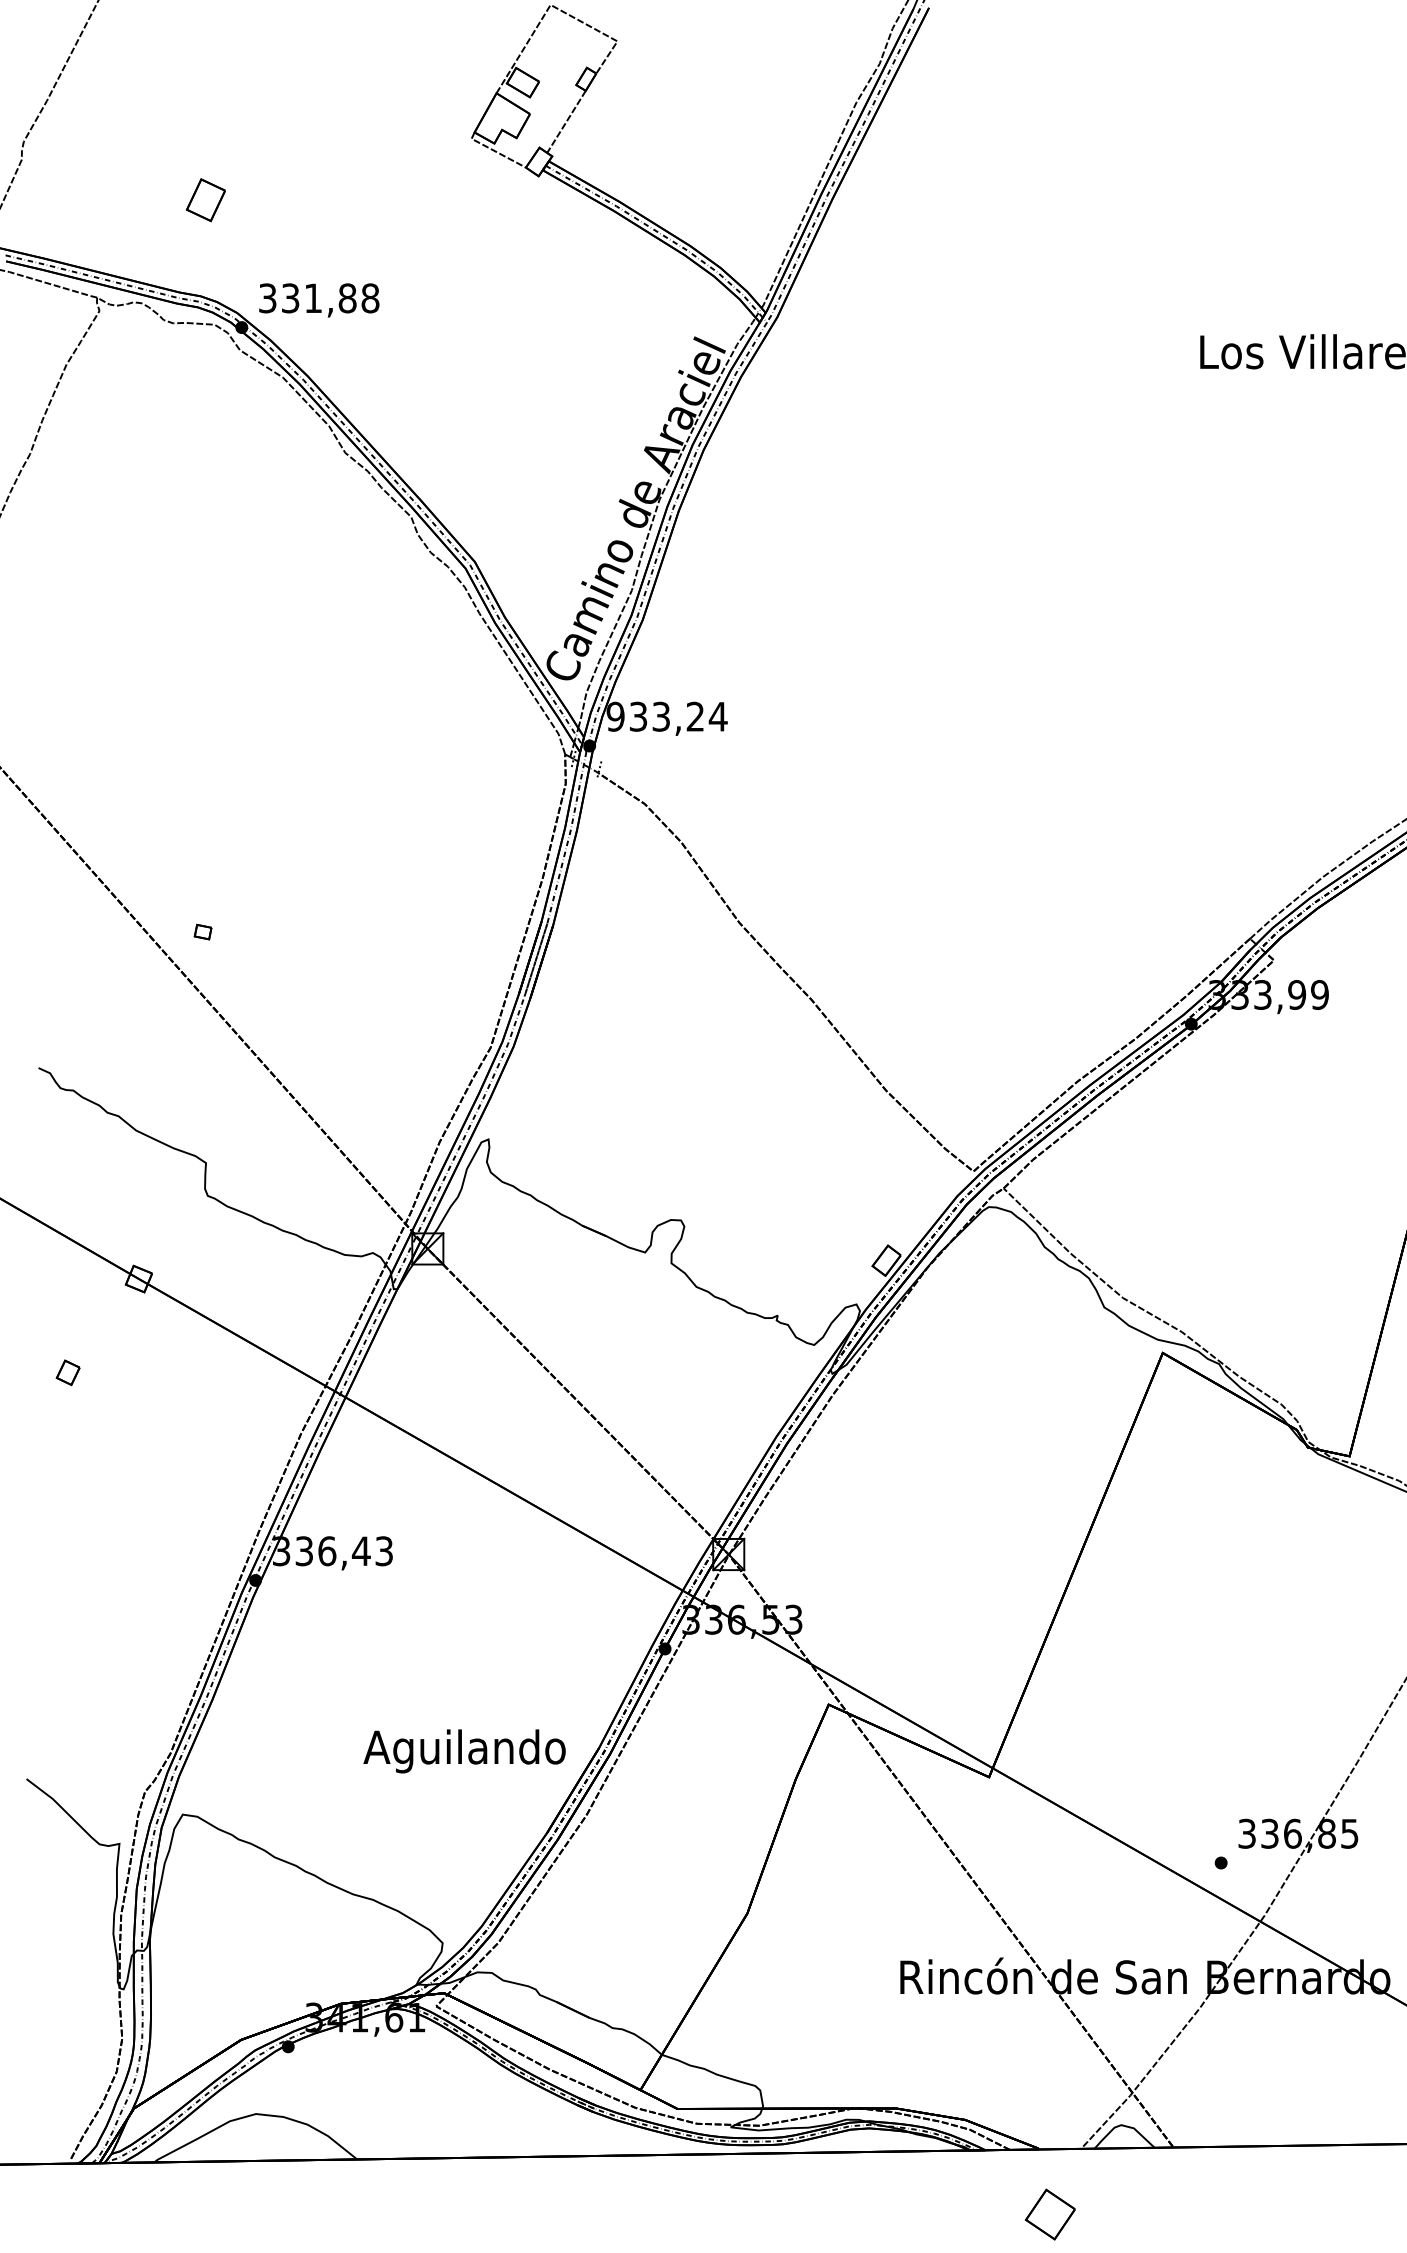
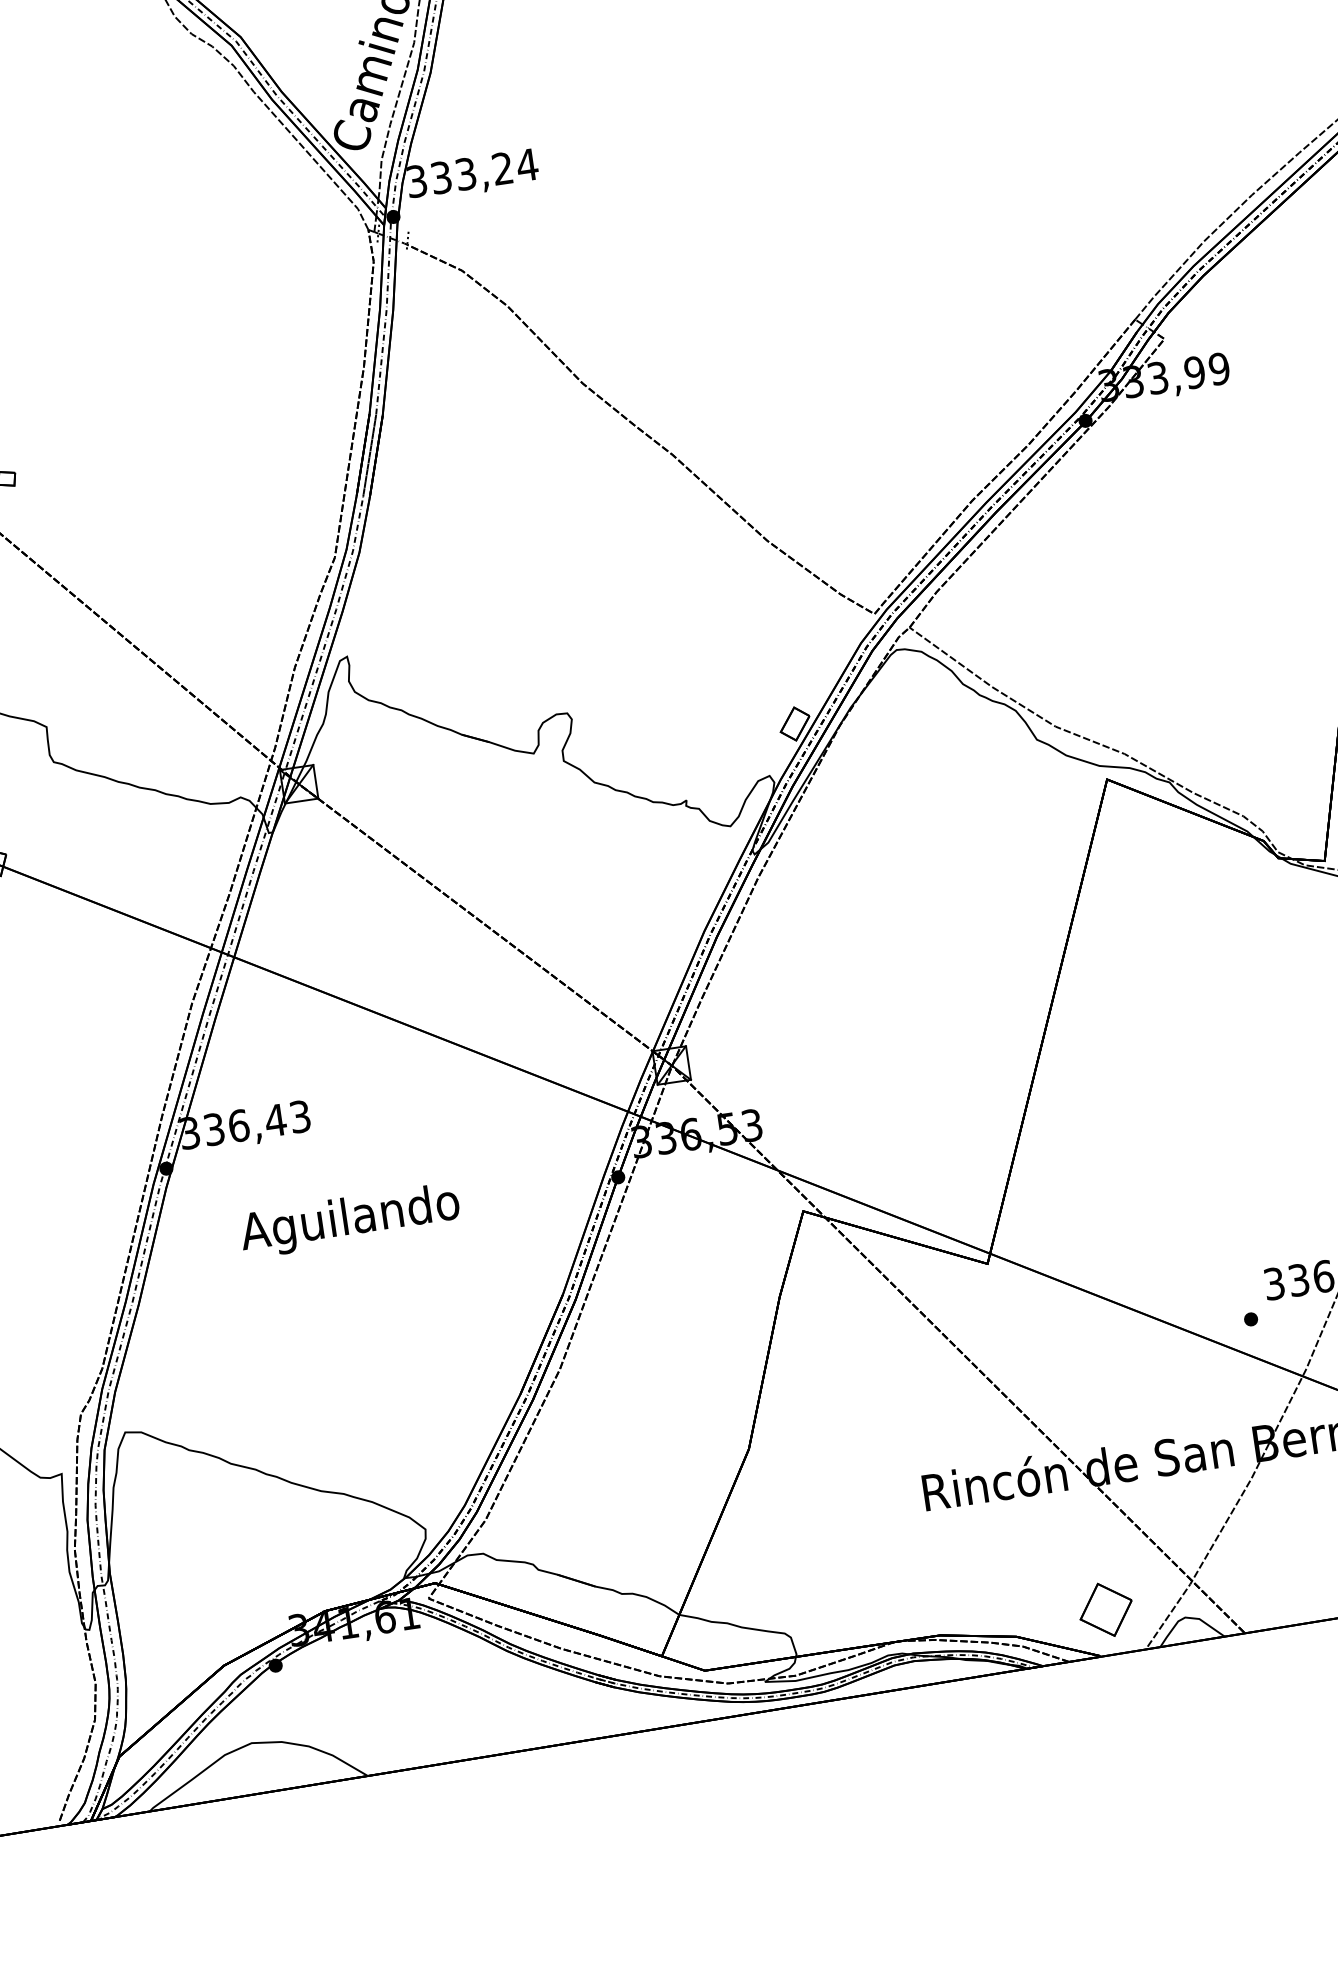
text: (615, 716) -> (416, 181), 933,24 -> 333,24
text: (464, 1751) -> (350, 1220), moved
part: (1049, 2214) -> (1105, 1609), moved

